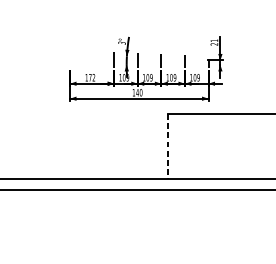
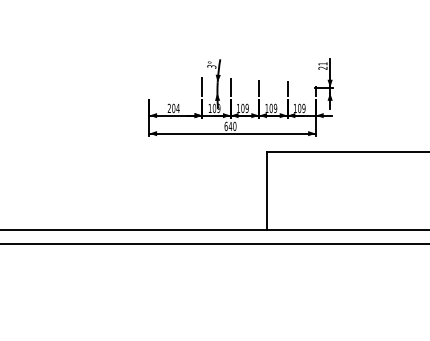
text: (90, 77) -> (173, 108), 172 -> 204
text: (133, 91) -> (225, 125), 140 -> 640
line: (168, 146) -> (267, 191), dashed -> solid

